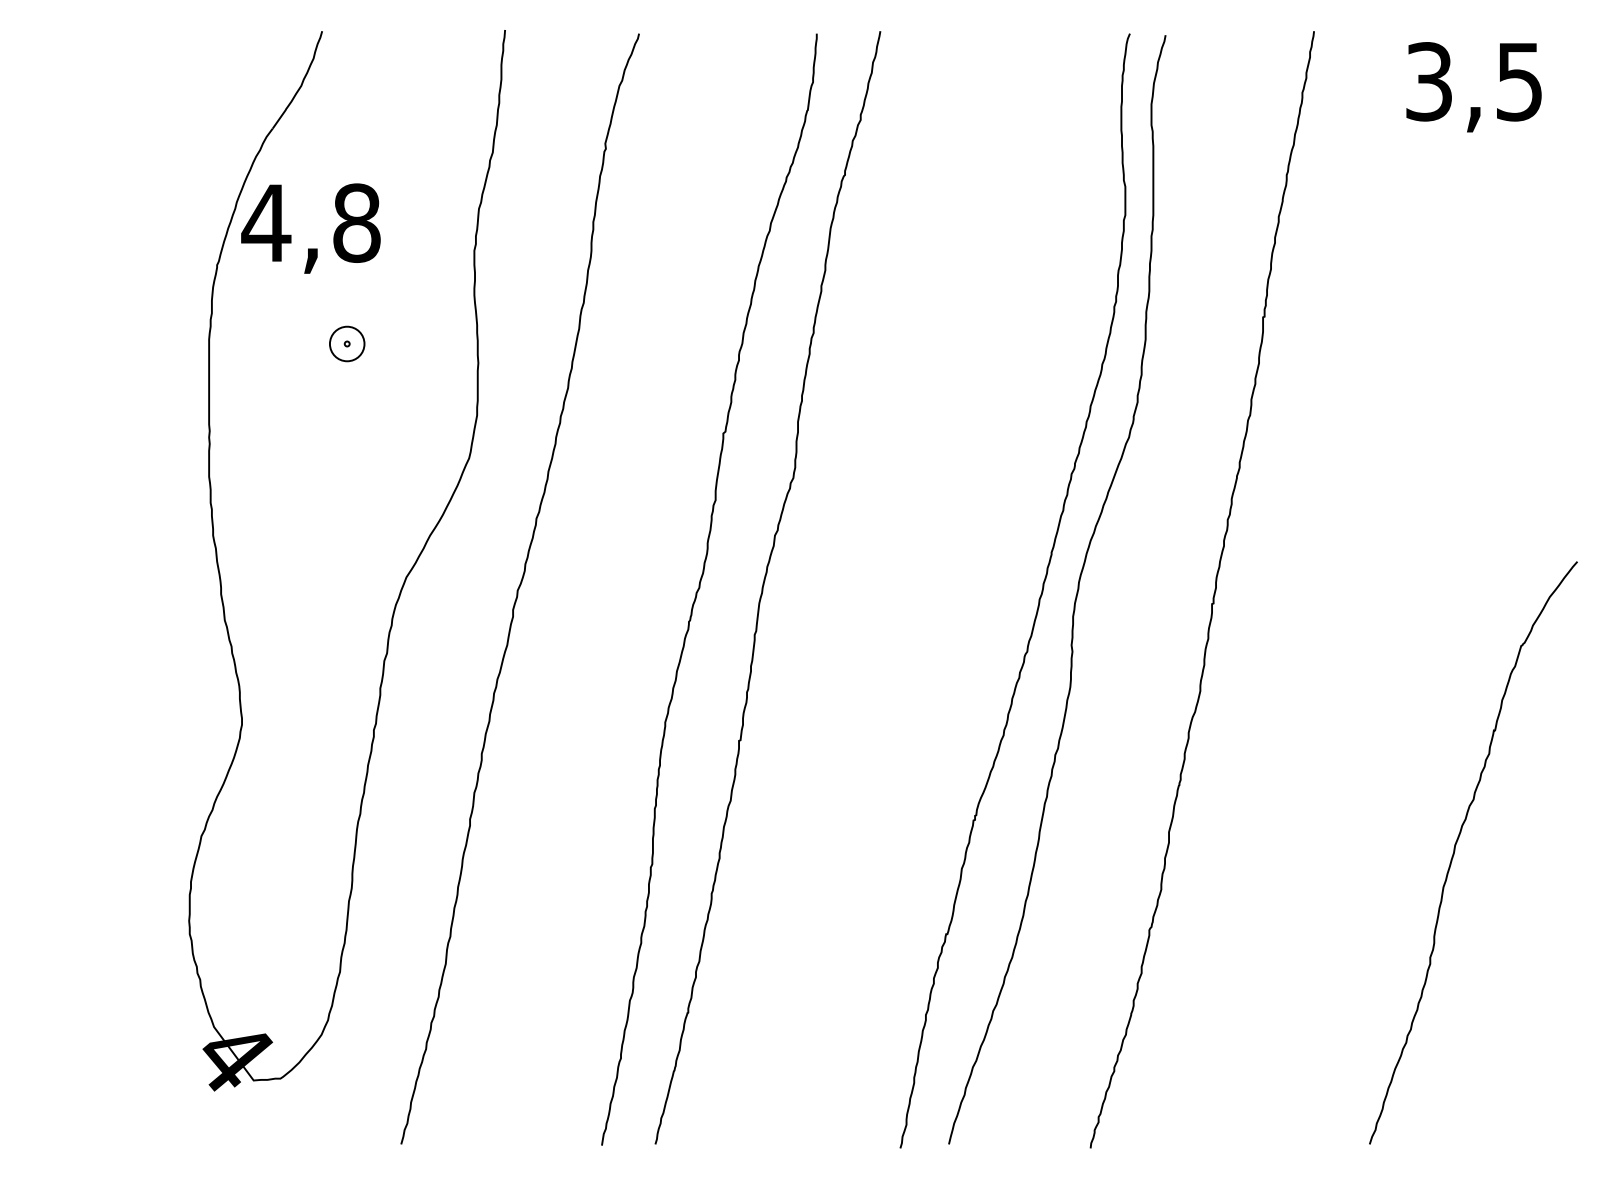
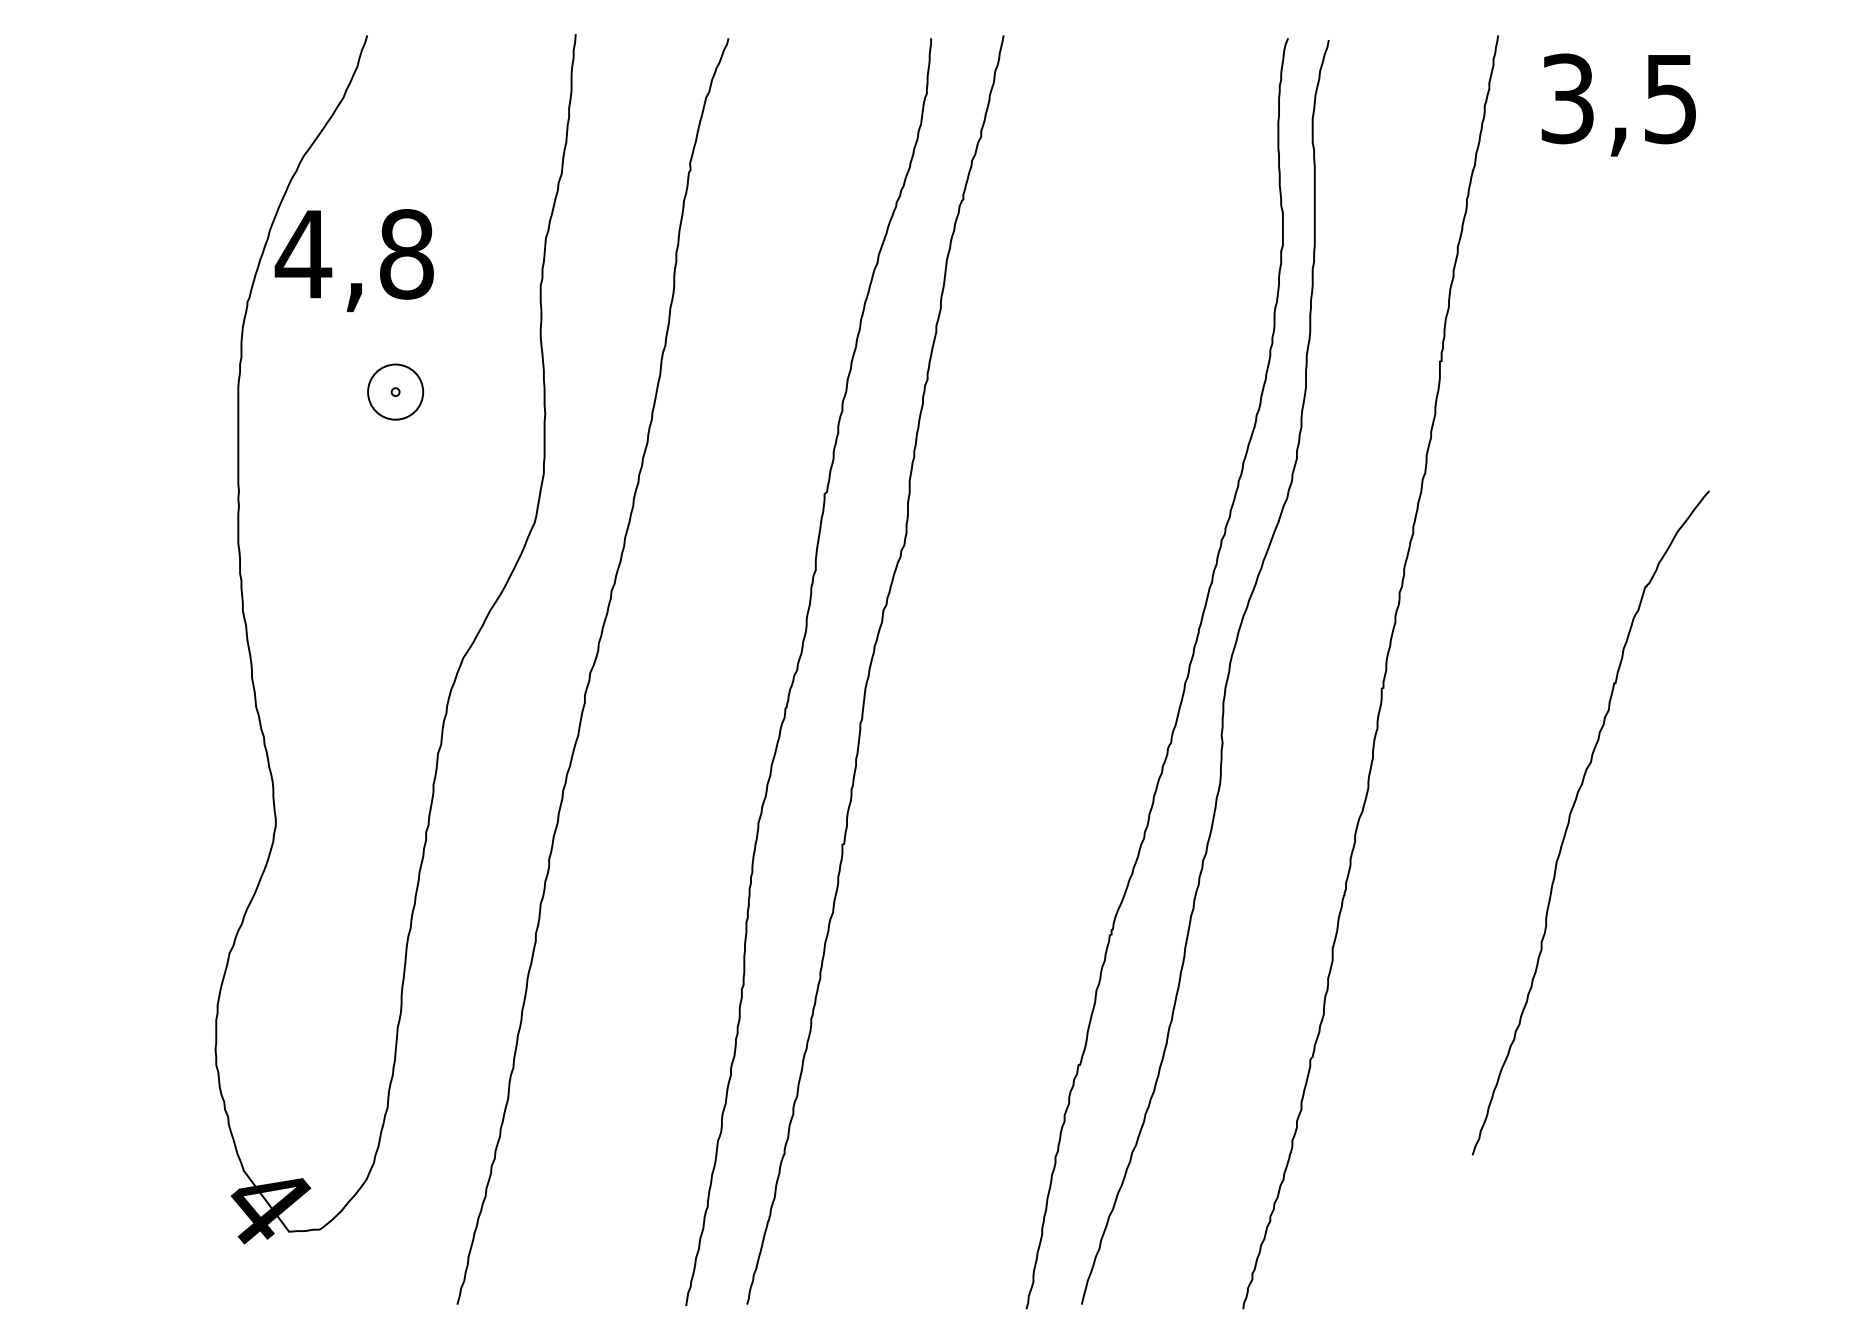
text: (1473, 87) -> (1618, 105), moved
part: (347, 343) -> (396, 391), size x1.4
curve: (1455, 851) -> (1570, 821), moved

